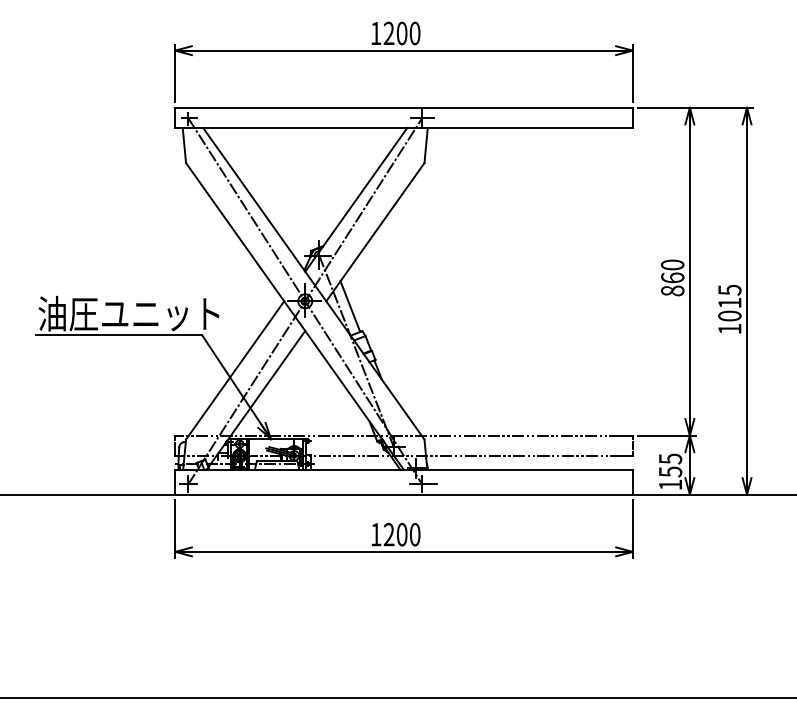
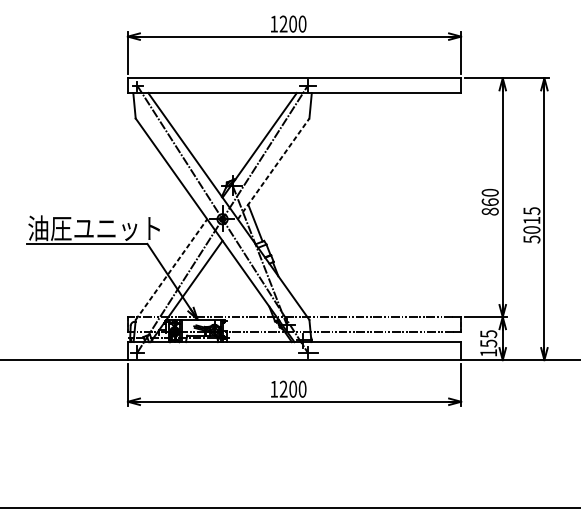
line: (375, 232) -> (273, 169), solid -> dashed
text: (729, 328) -> (531, 239), 1015 -> 5015
line: (235, 370) -> (171, 269), solid -> dashed

